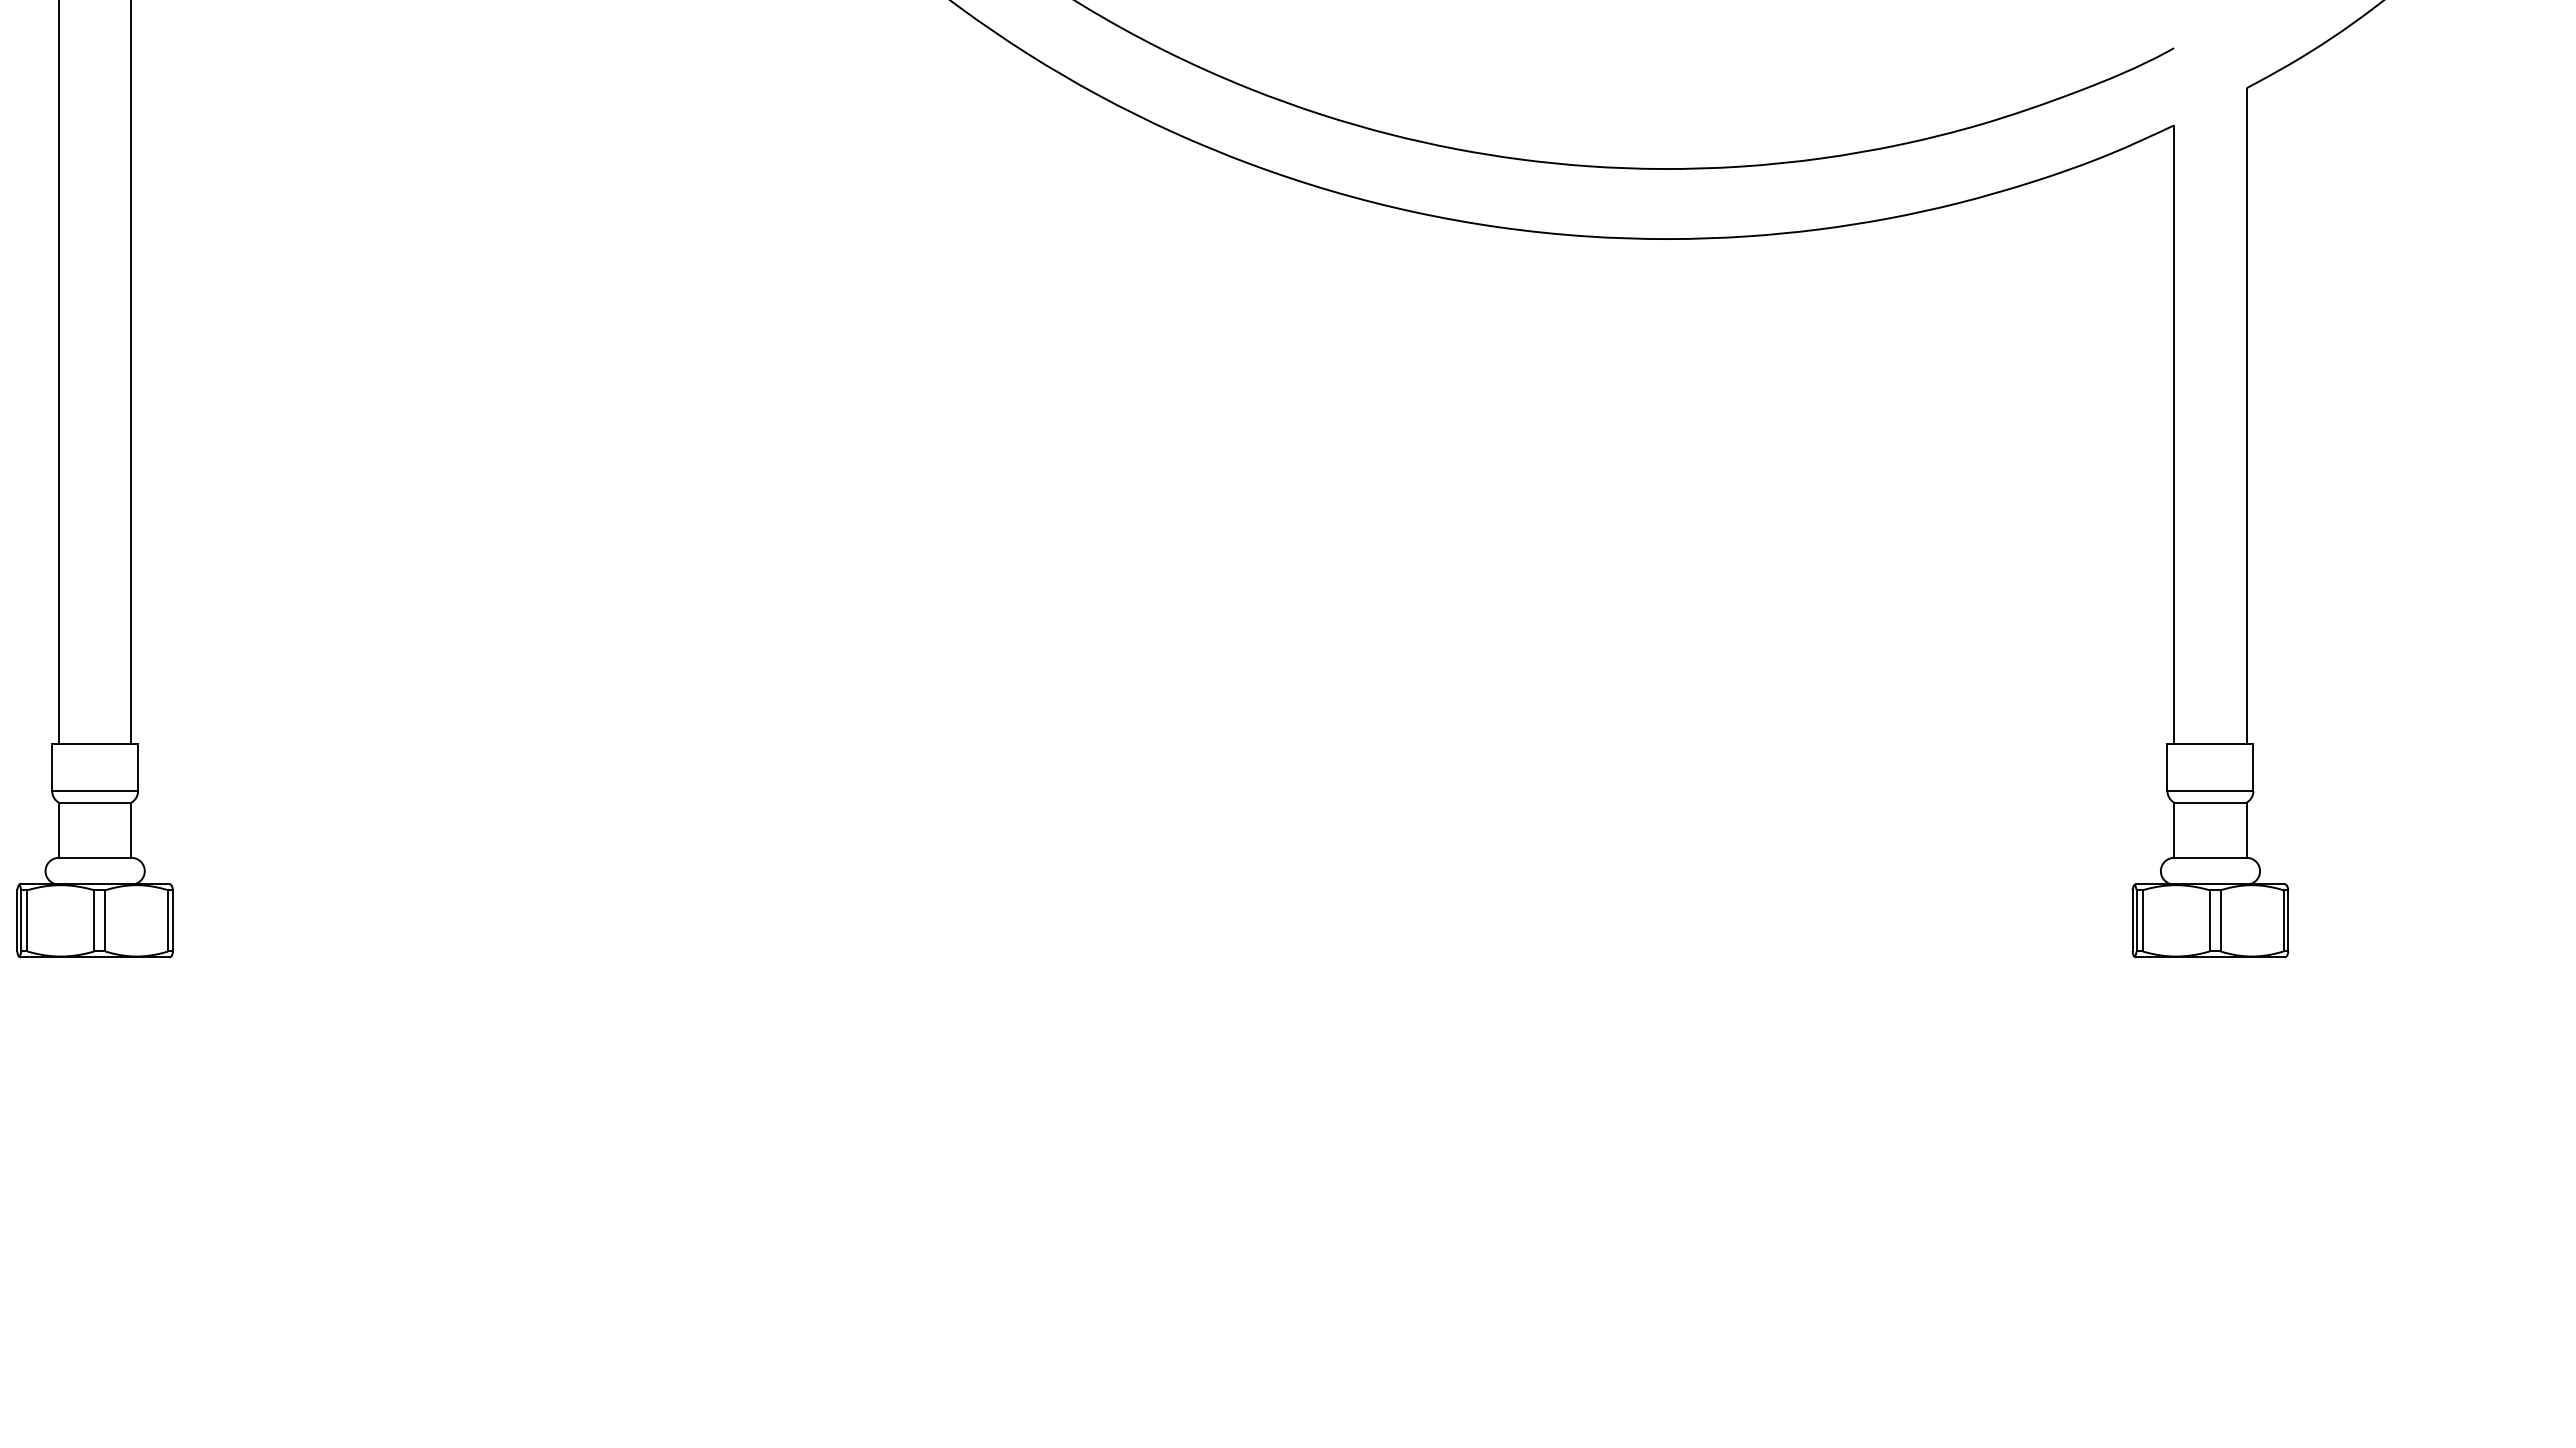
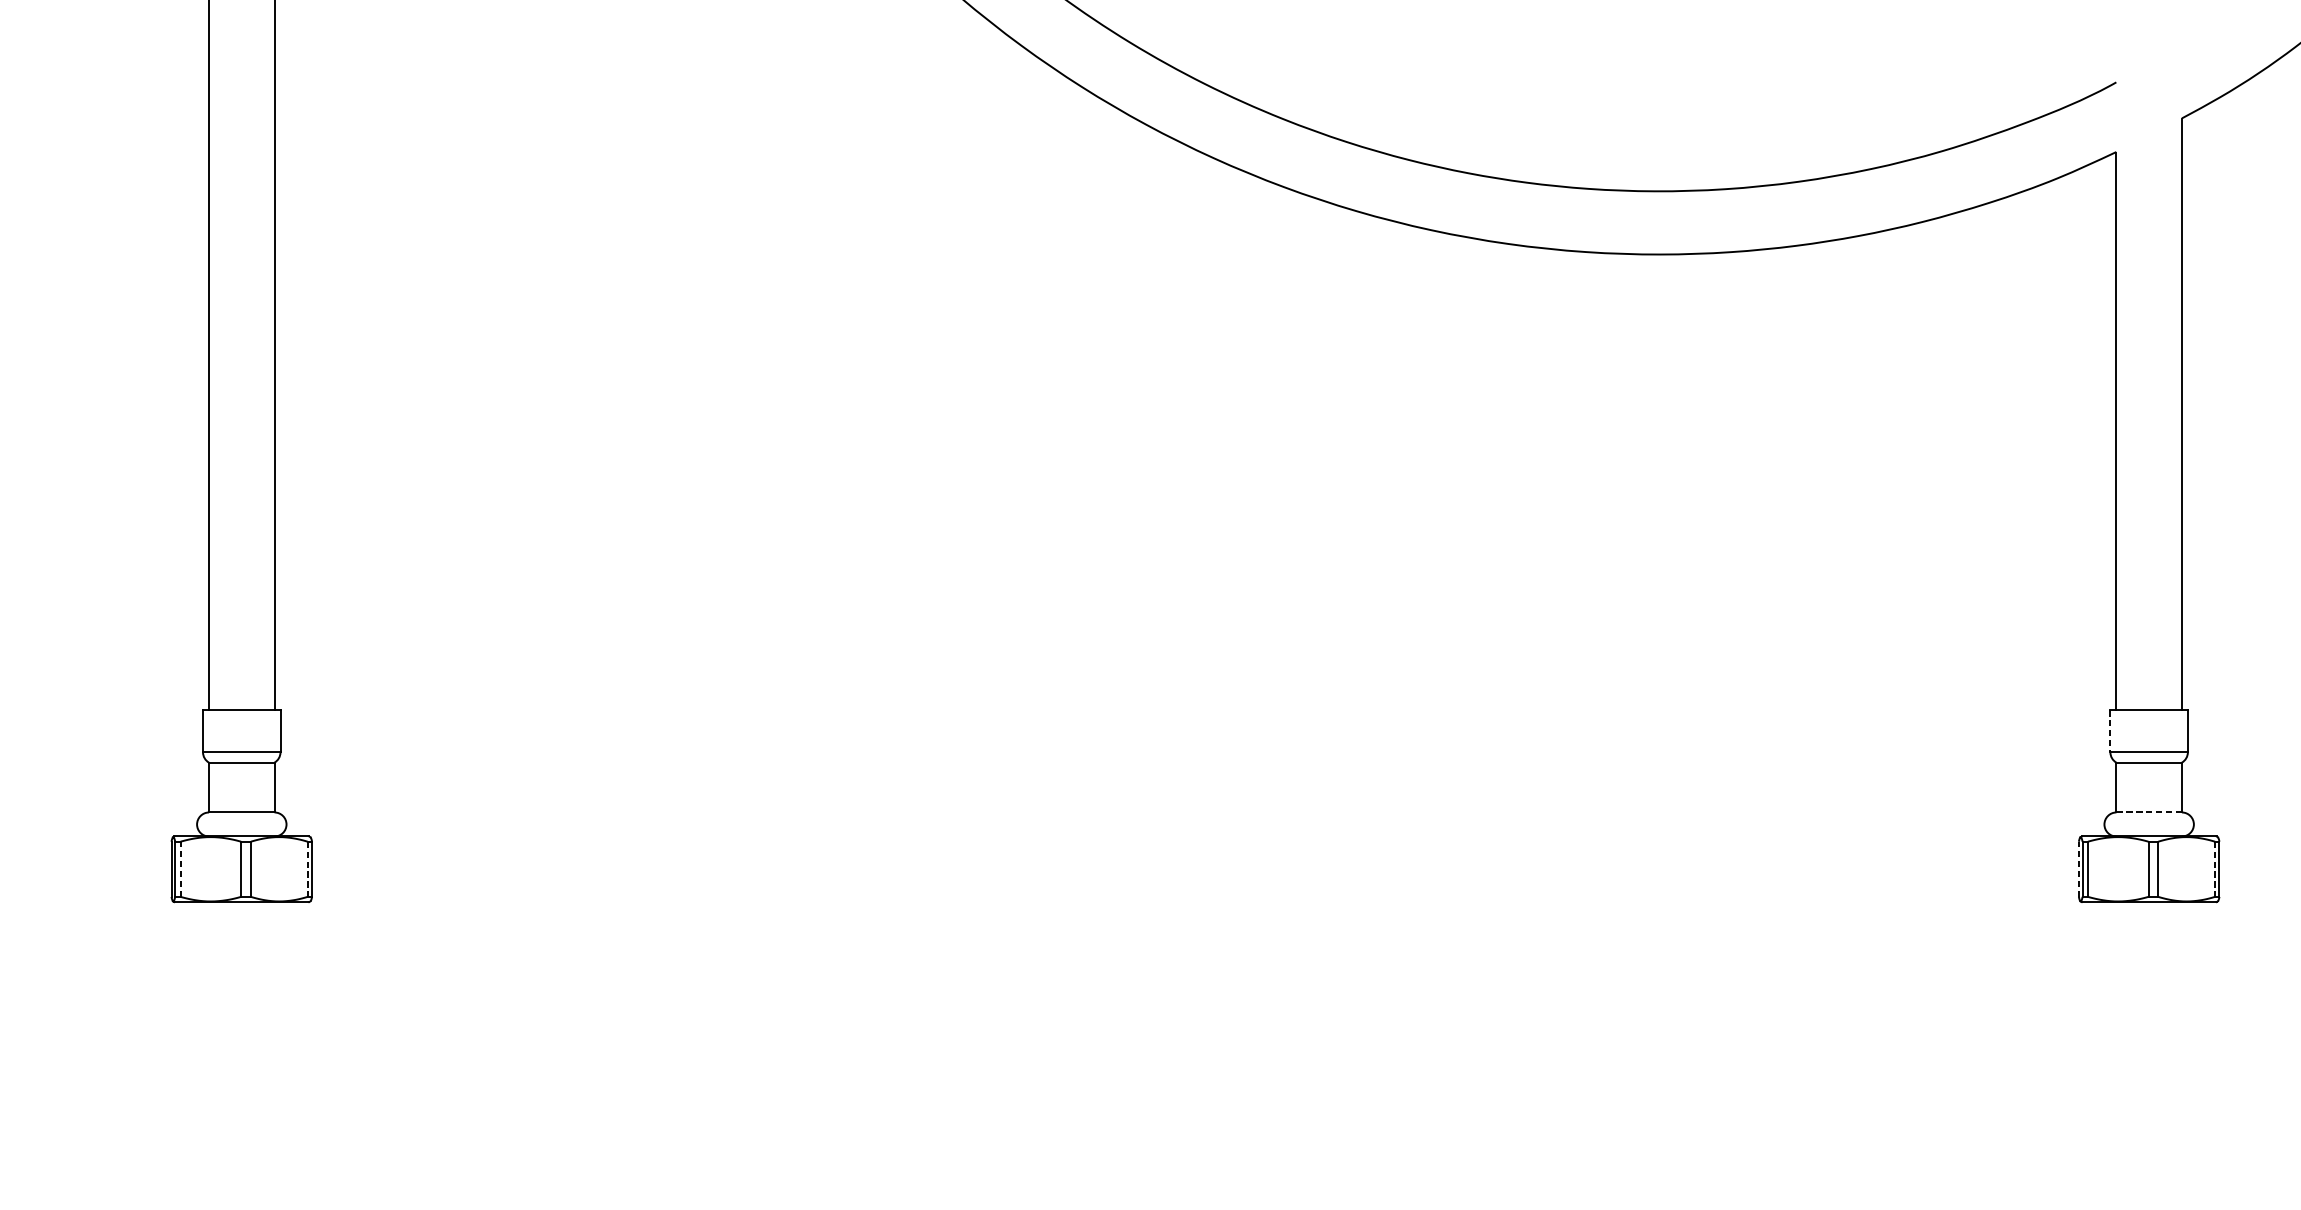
line: (2167, 768) -> (2110, 731), solid -> dashed
line: (2210, 857) -> (2149, 812), solid -> dashed
line: (27, 920) -> (180, 868), solid -> dashed
line: (168, 920) -> (307, 868), solid -> dashed
line: (2132, 920) -> (2078, 868), solid -> dashed
line: (2283, 920) -> (2215, 868), solid -> dashed

